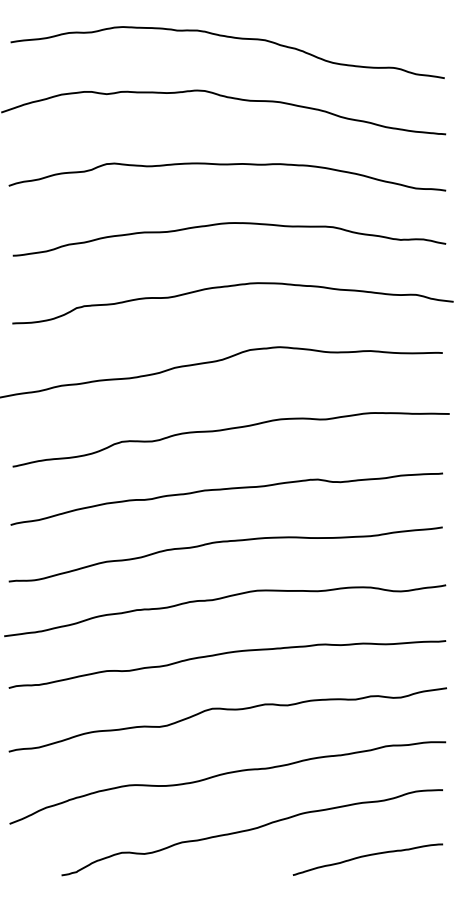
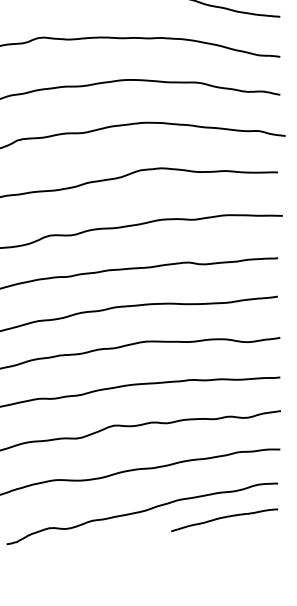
curve: (367, 856) -> (224, 518), moved

